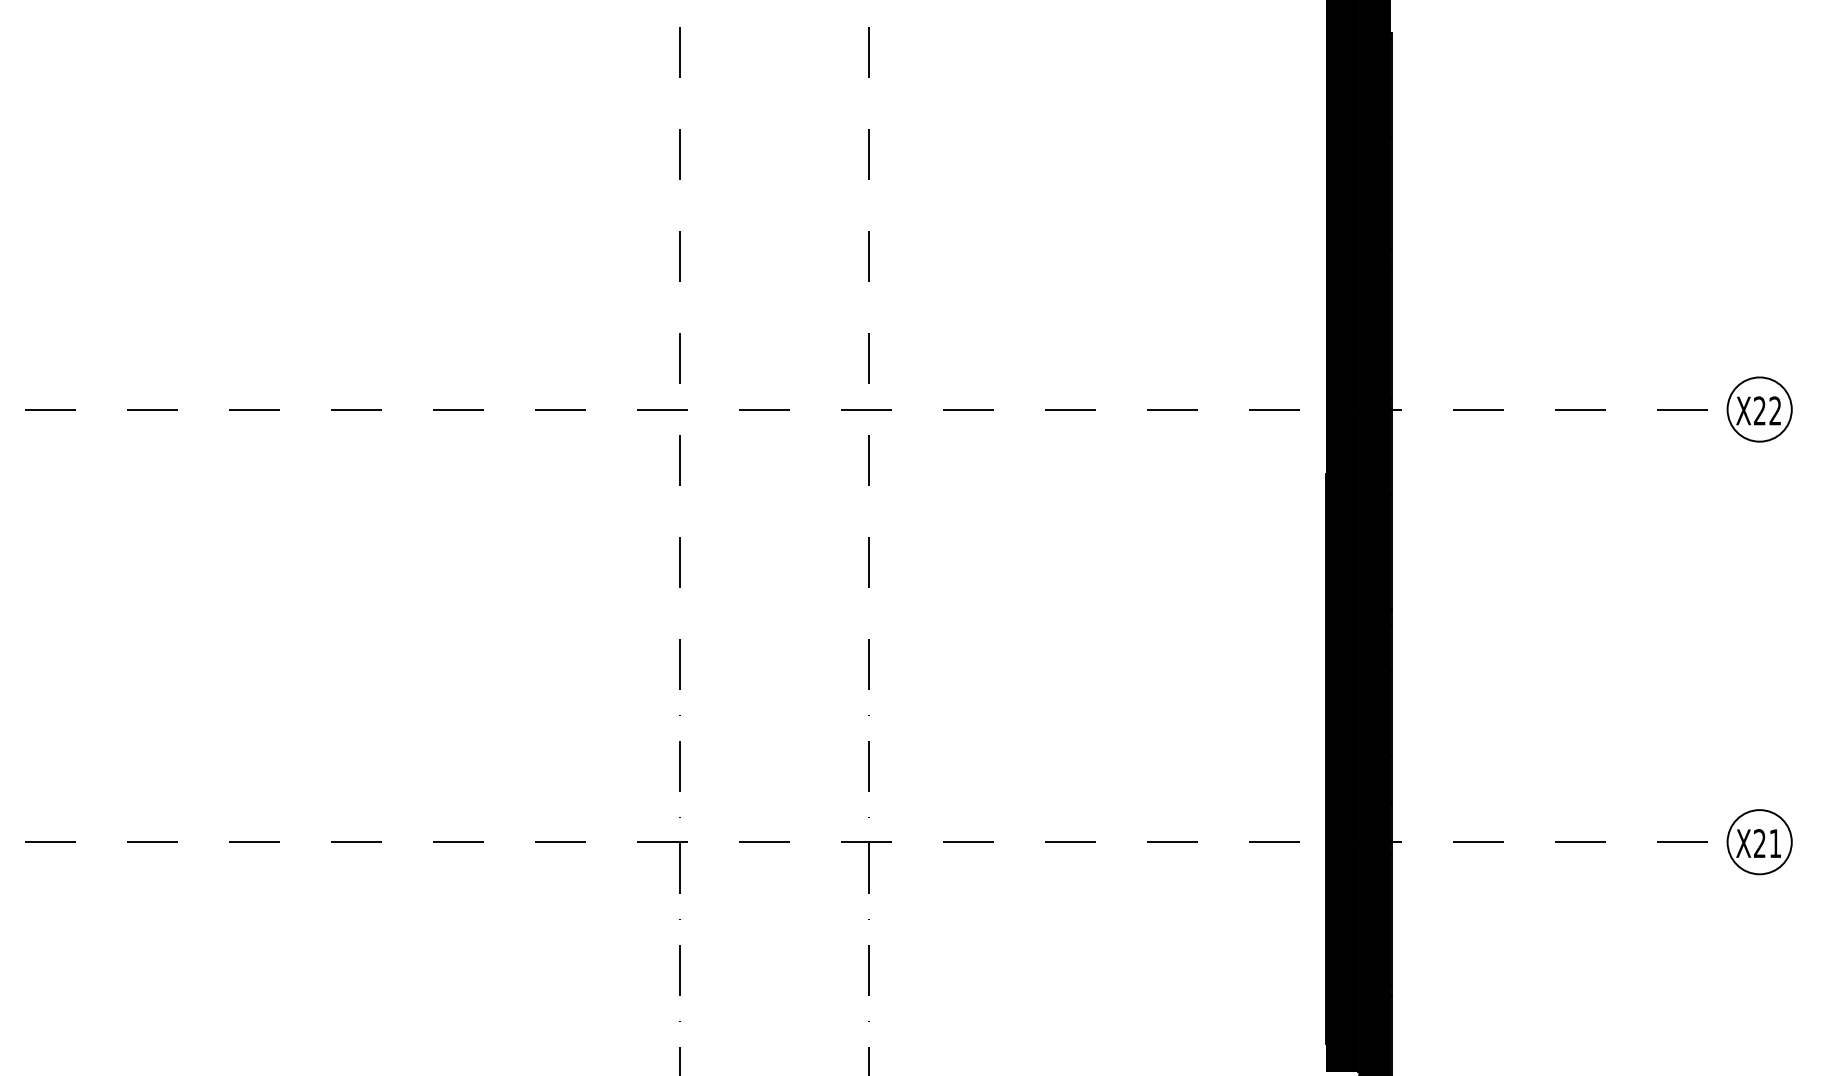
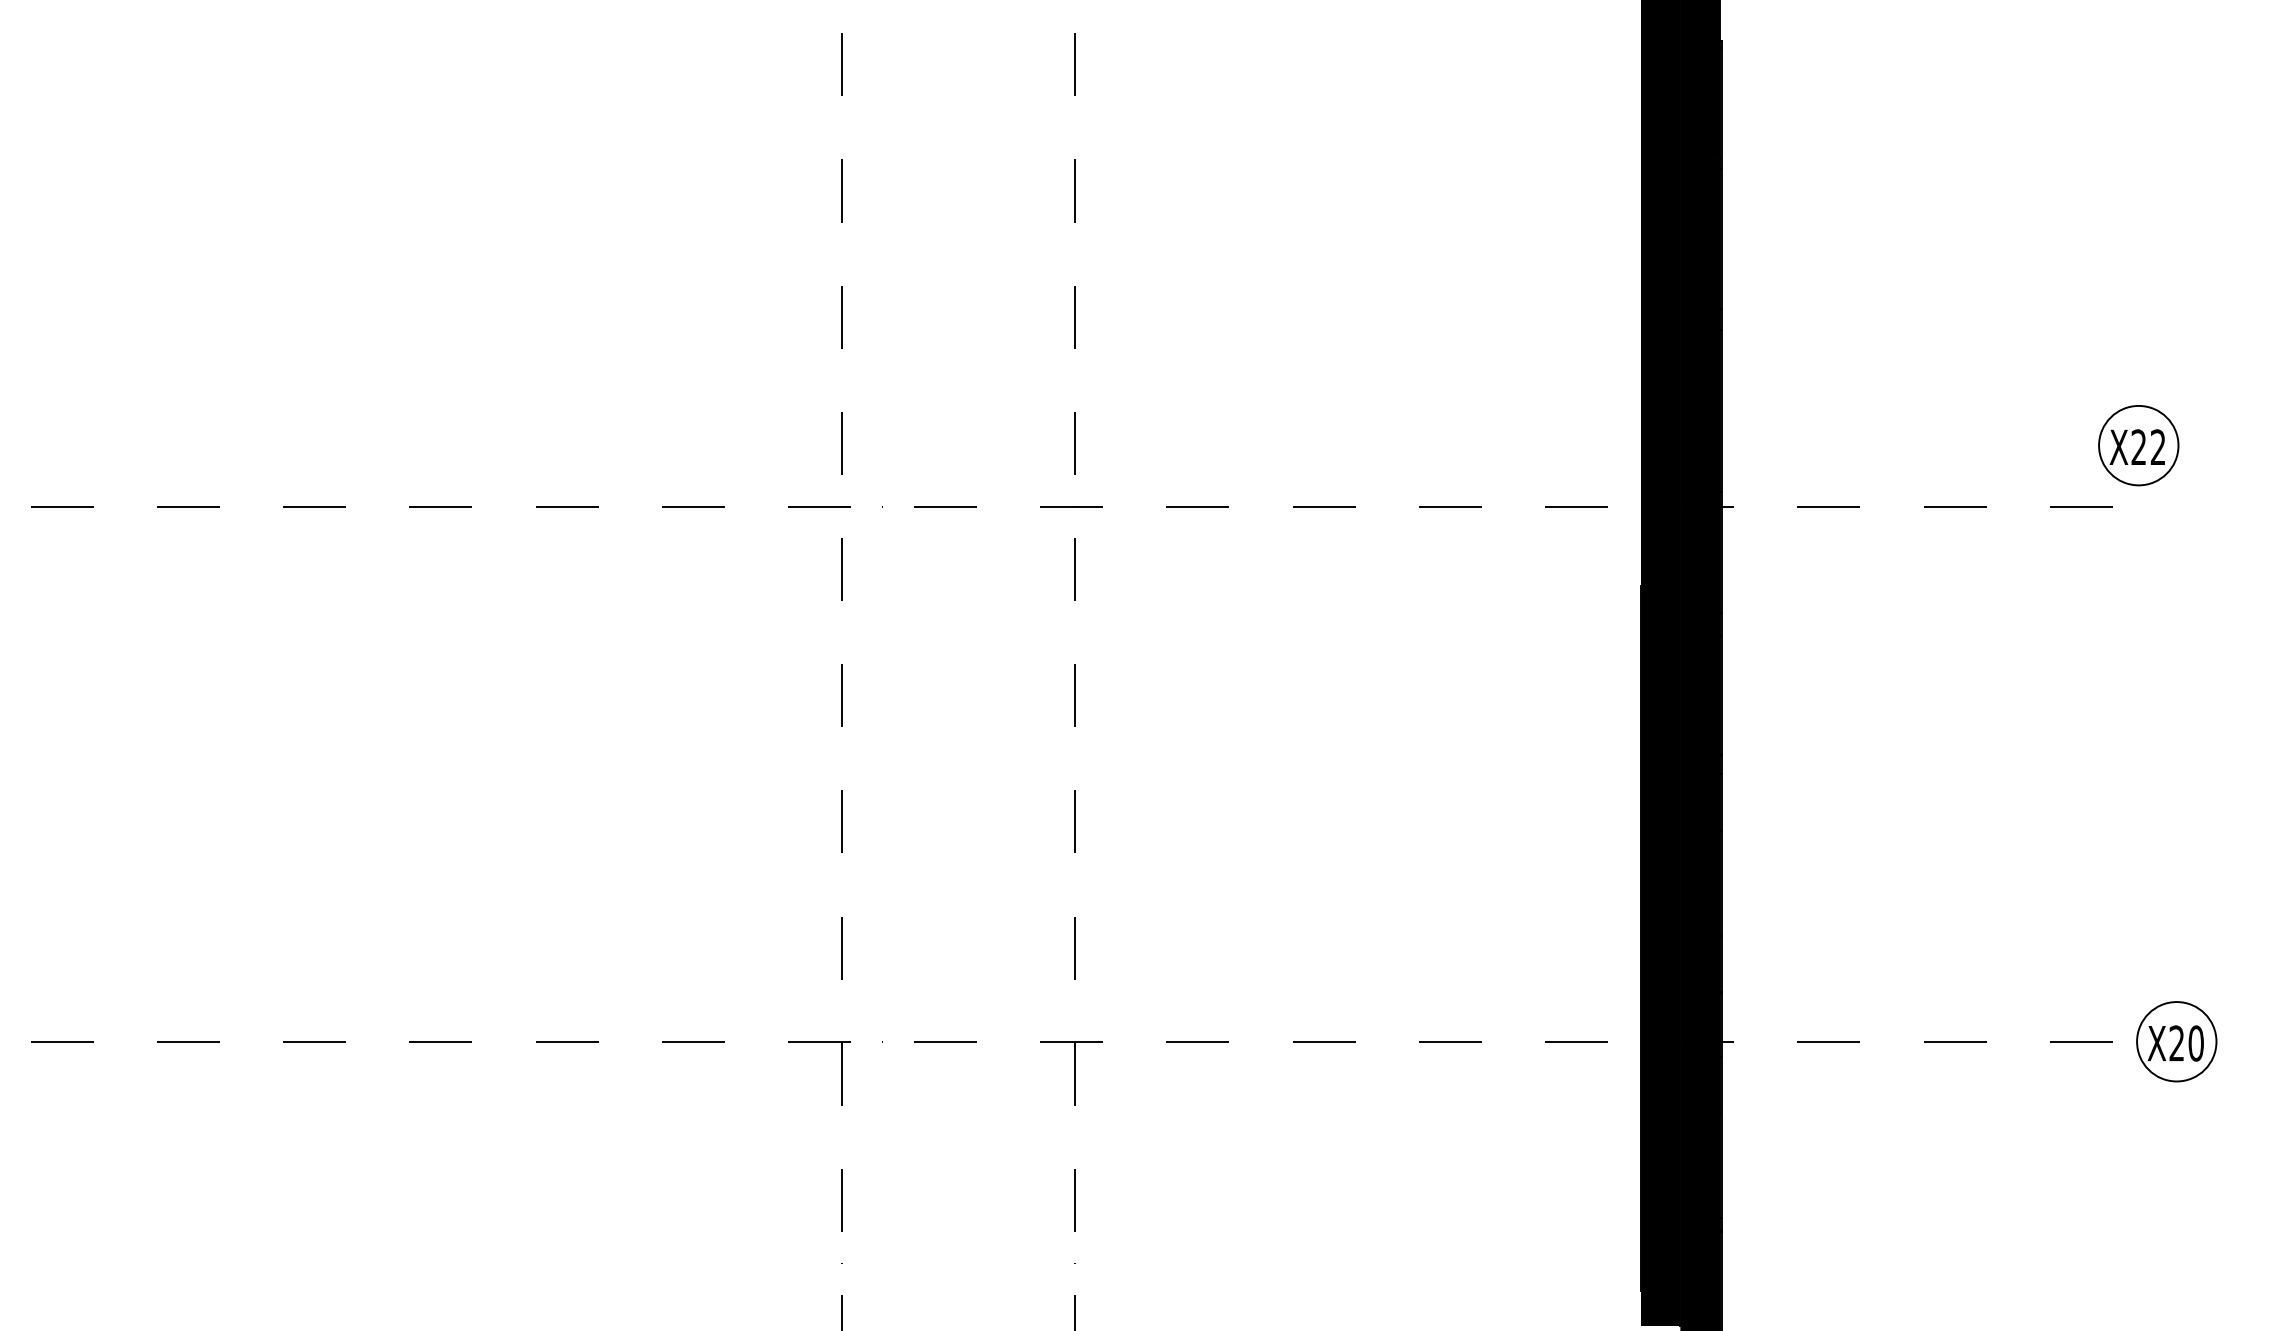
part: (1759, 409) -> (2138, 445), moved
text: (1774, 843) -> (2195, 1043), X21 -> X20

